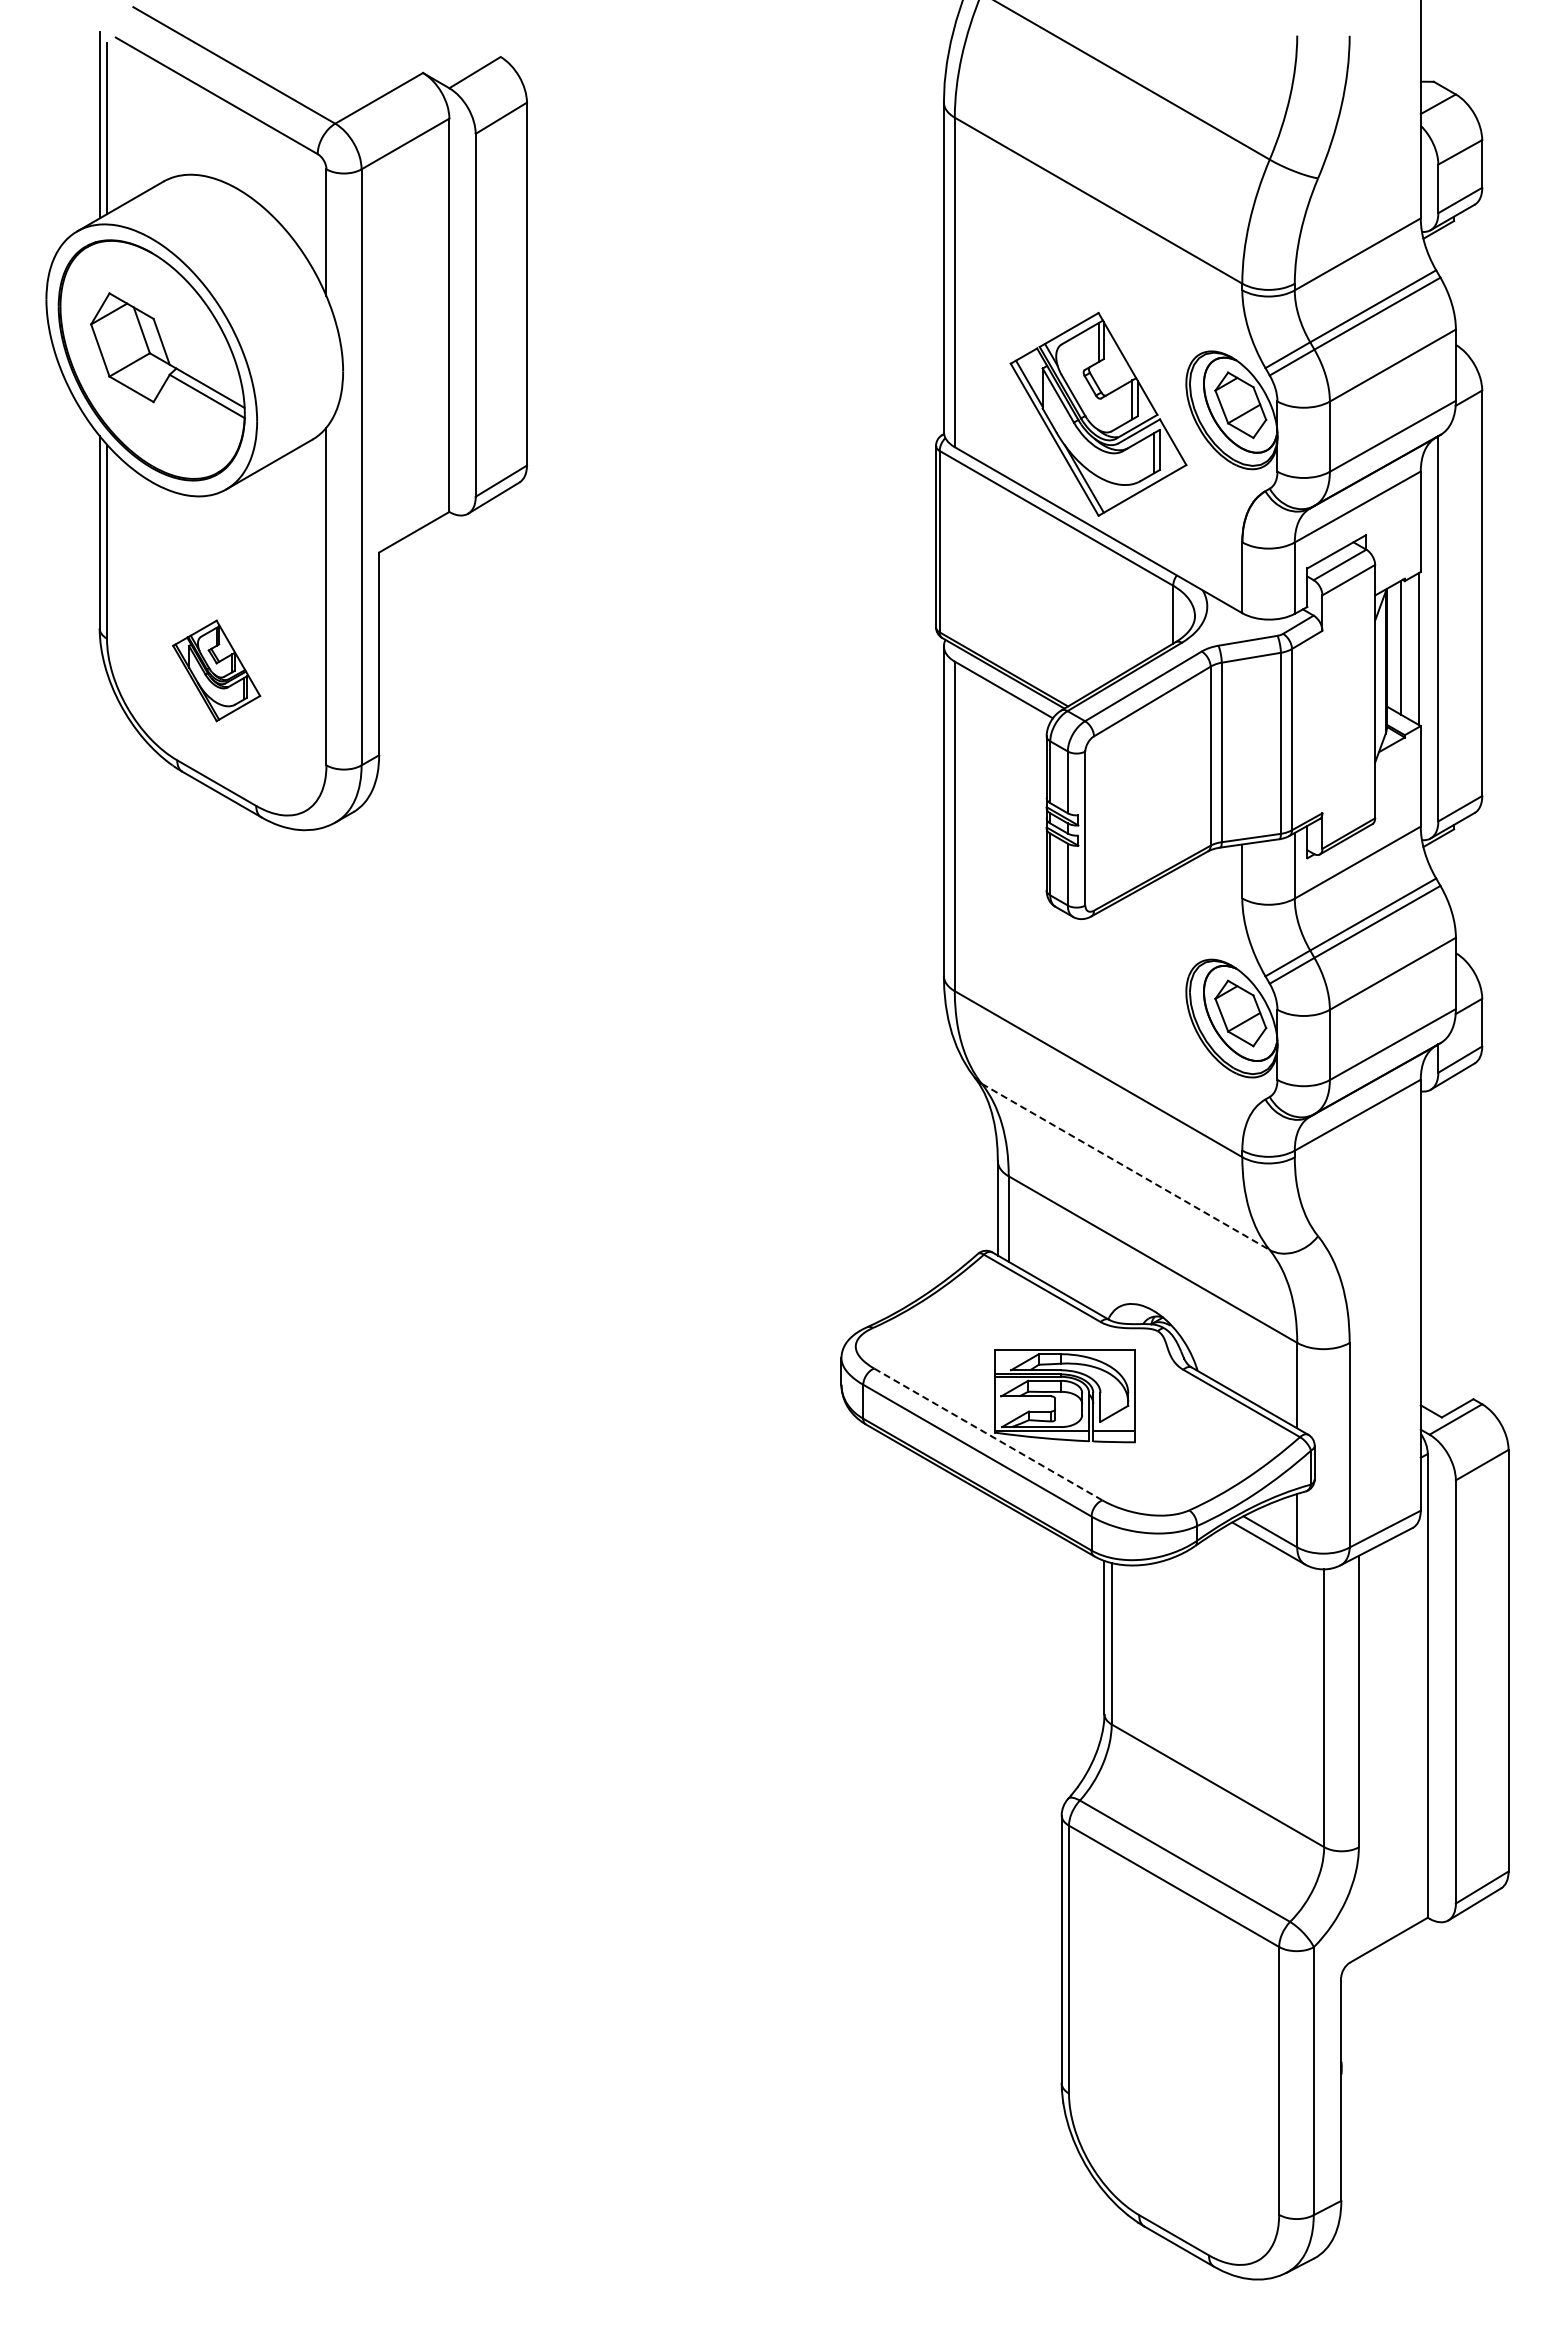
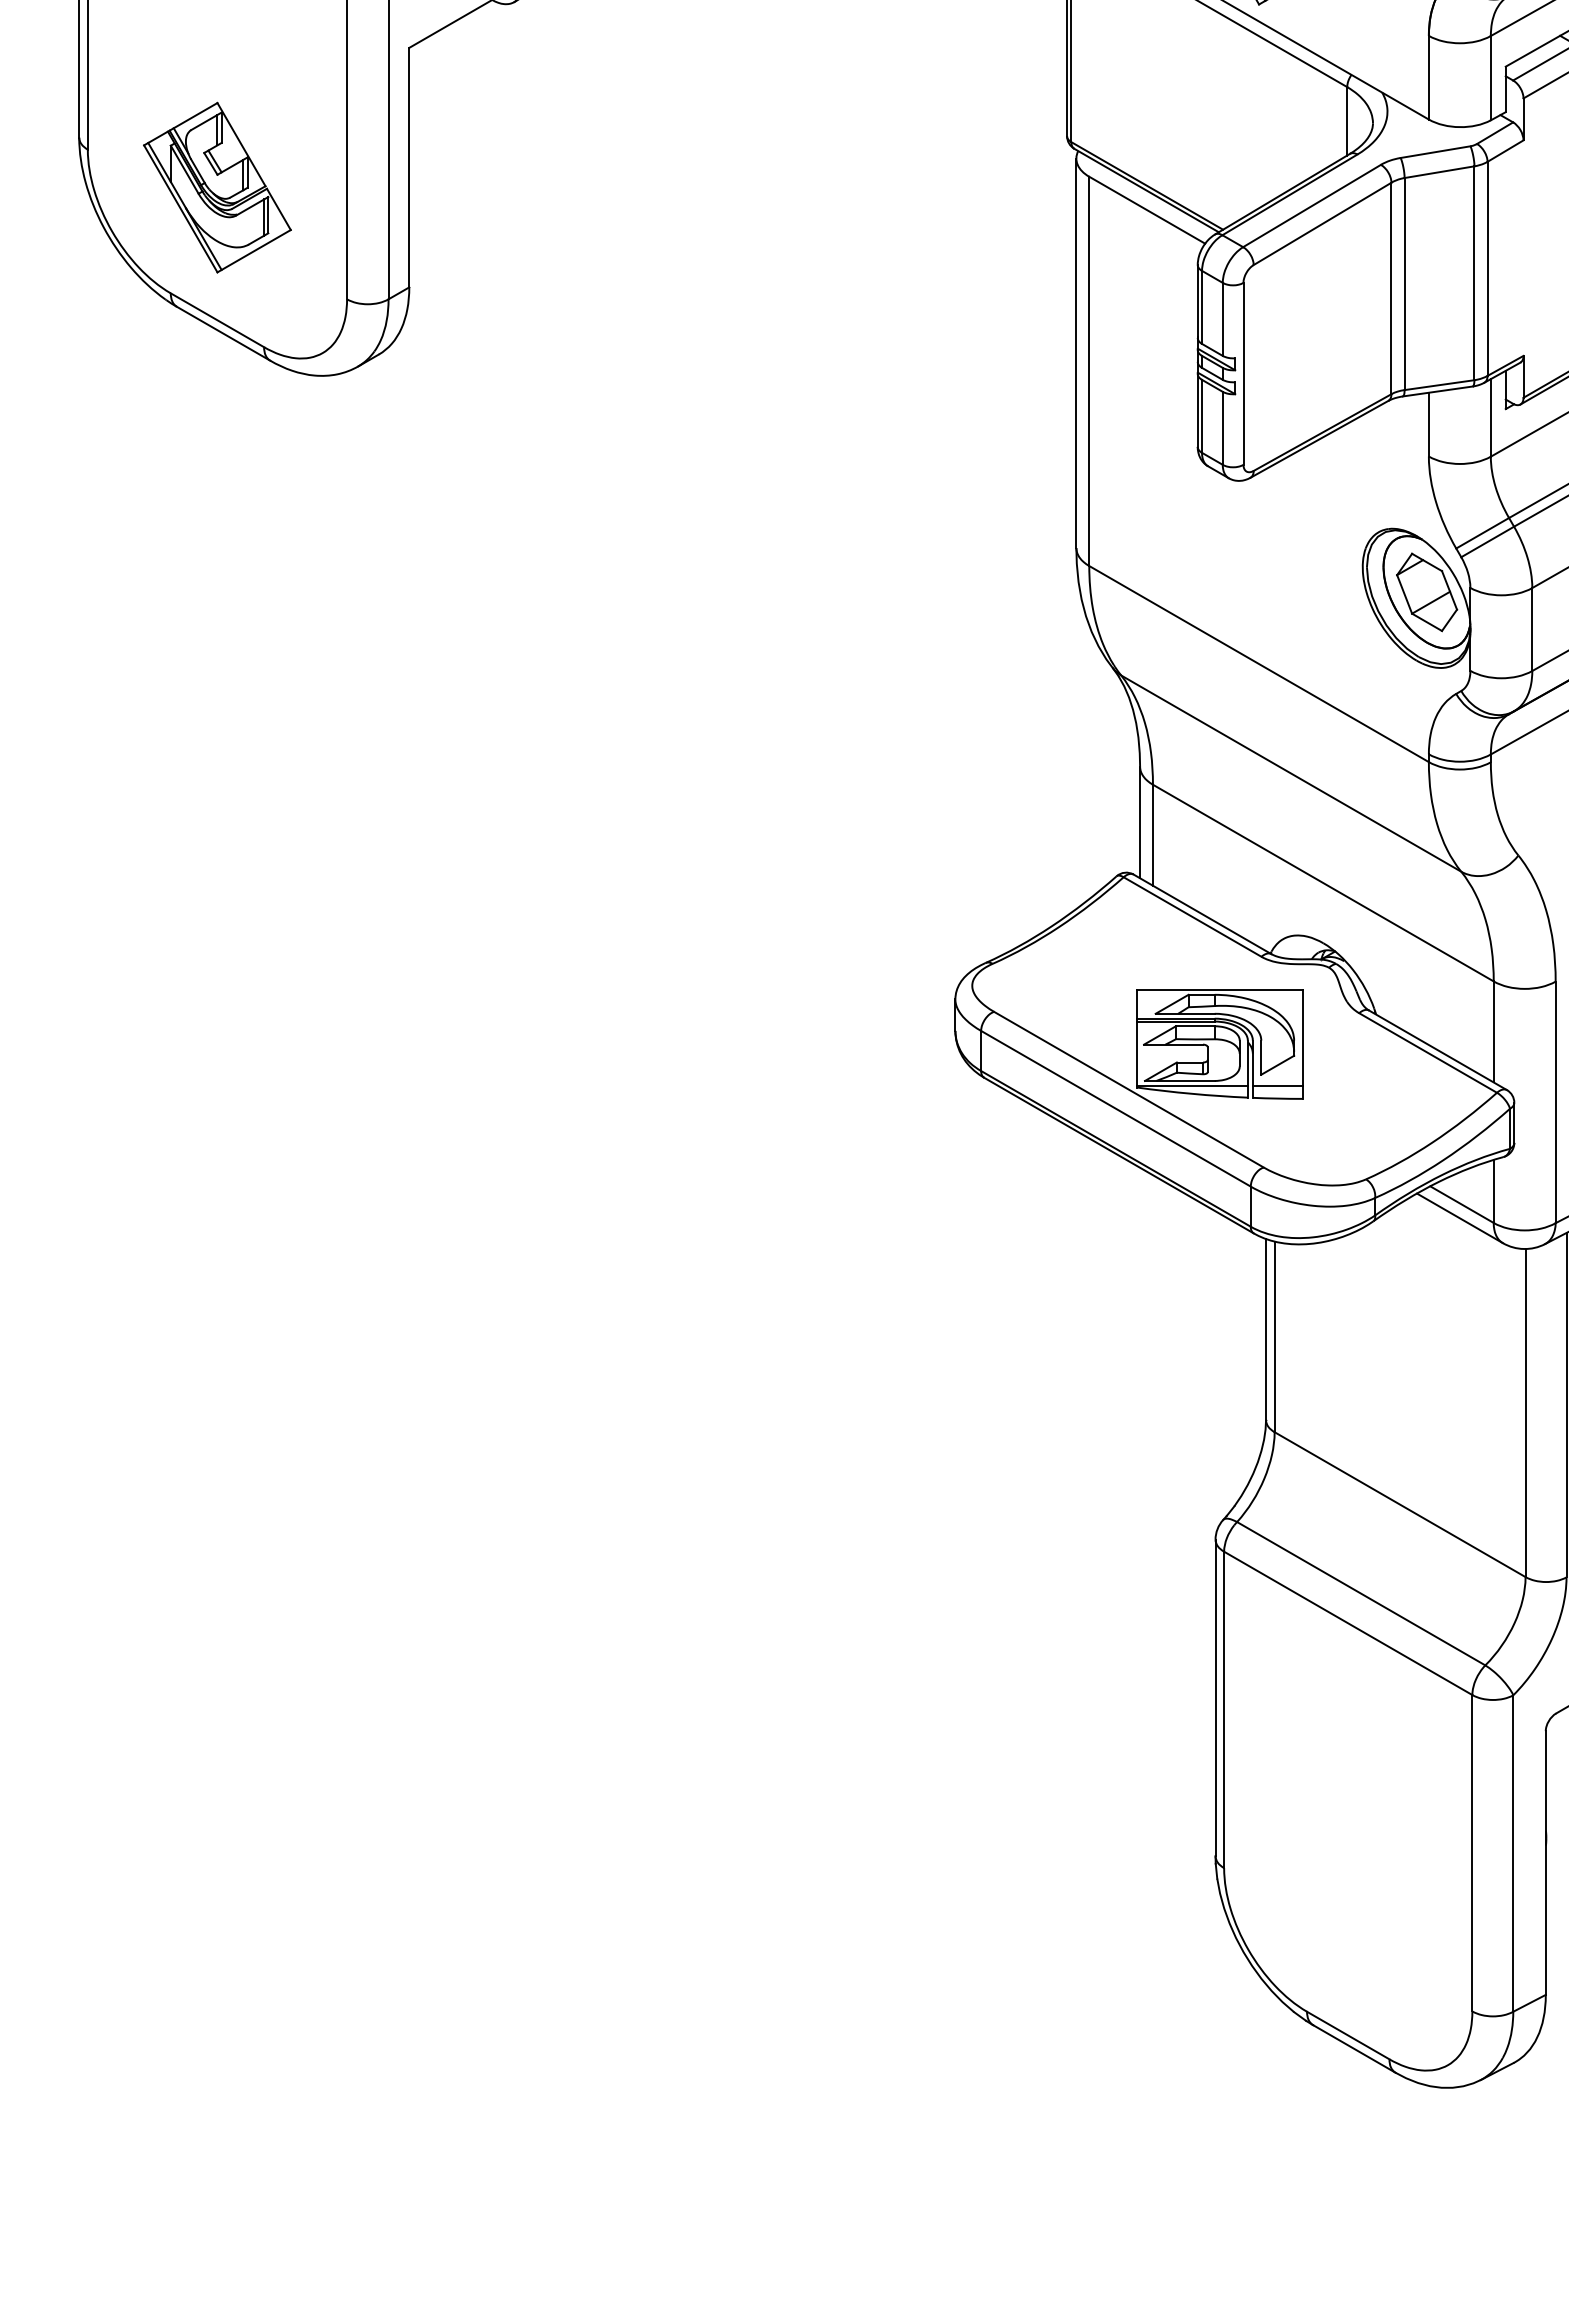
part: (216, 670) -> (217, 187), size x1.43
line: (1126, 1167) -> (1292, 774), dashed -> solid
line: (988, 1434) -> (1129, 1089), dashed -> solid

